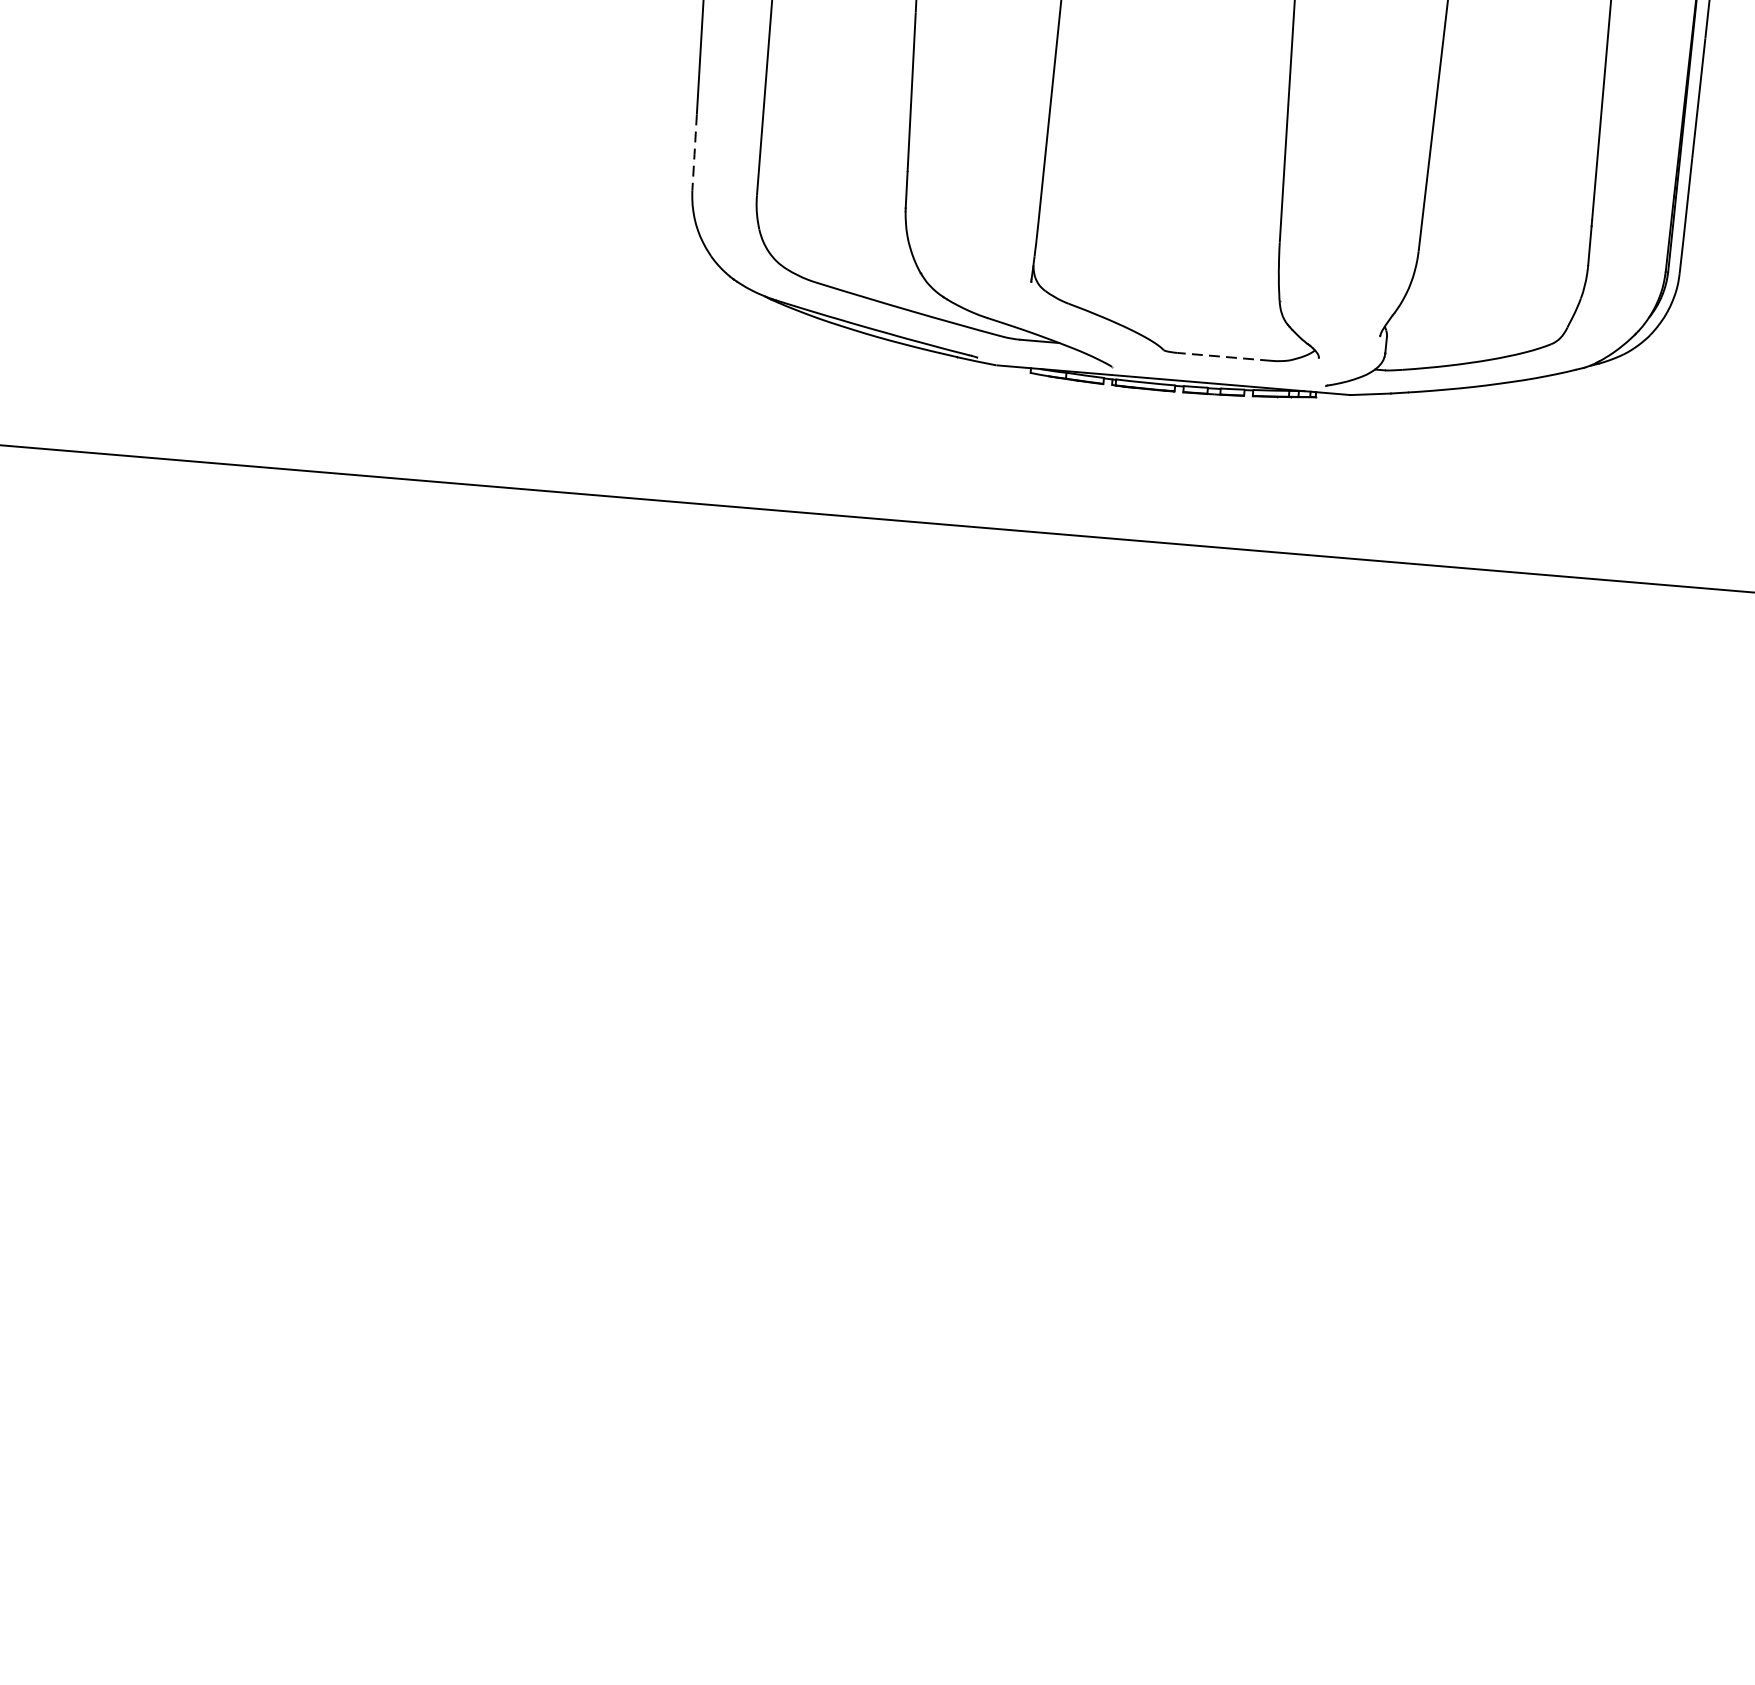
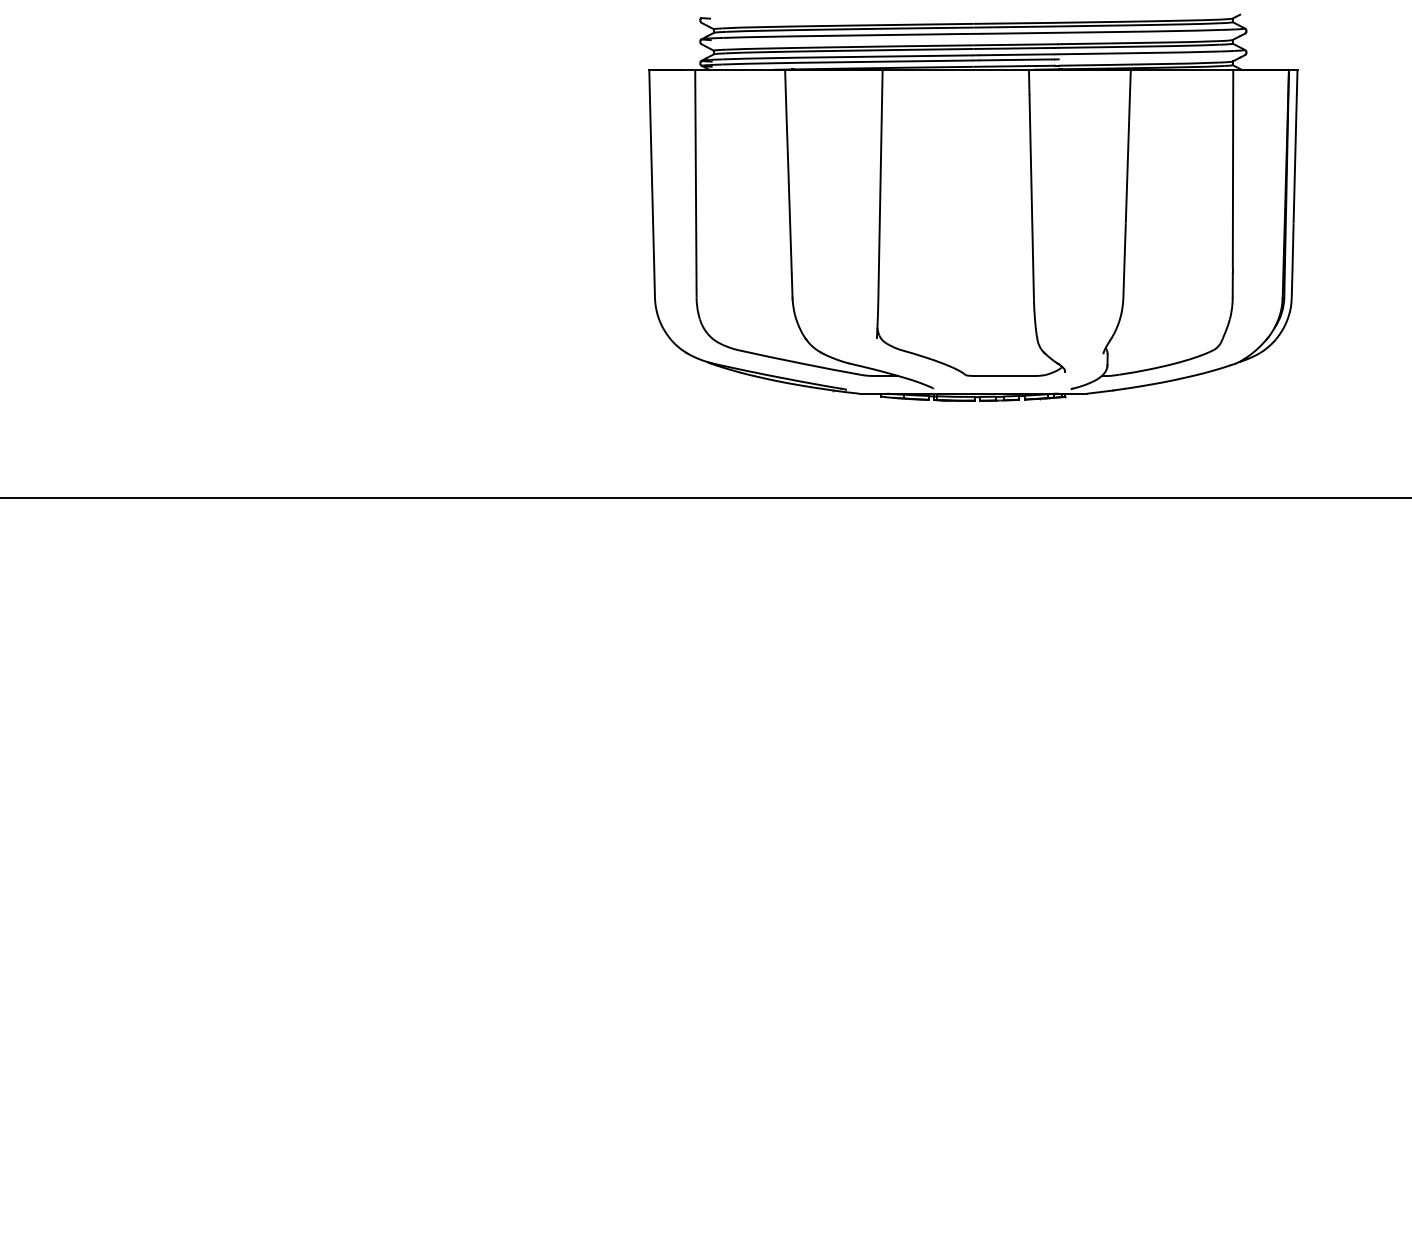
line: (694, 153) -> (654, 274), dashed -> solid
line: (1224, 357) -> (1004, 376), dashed -> solid

